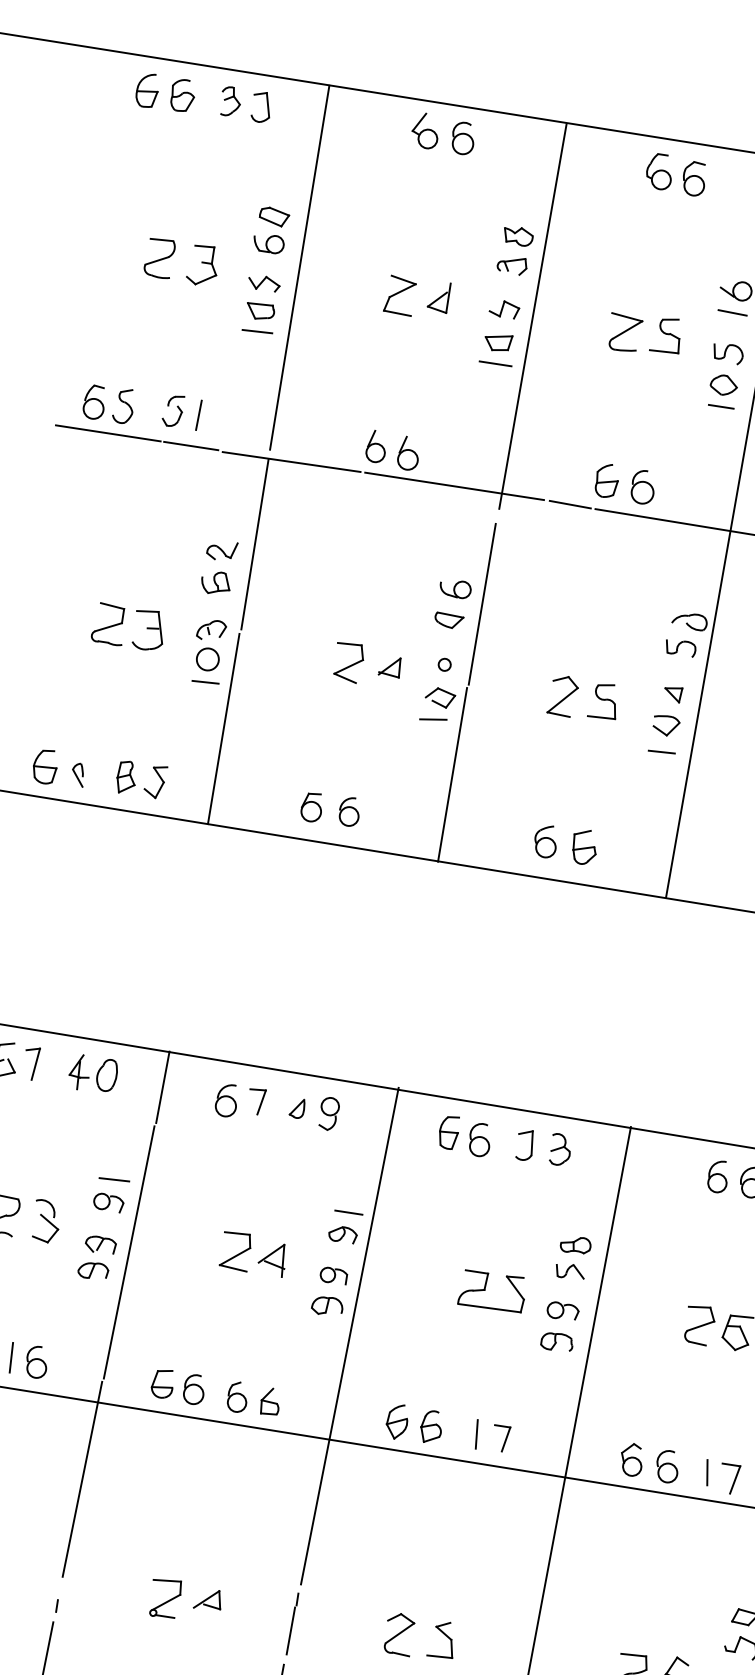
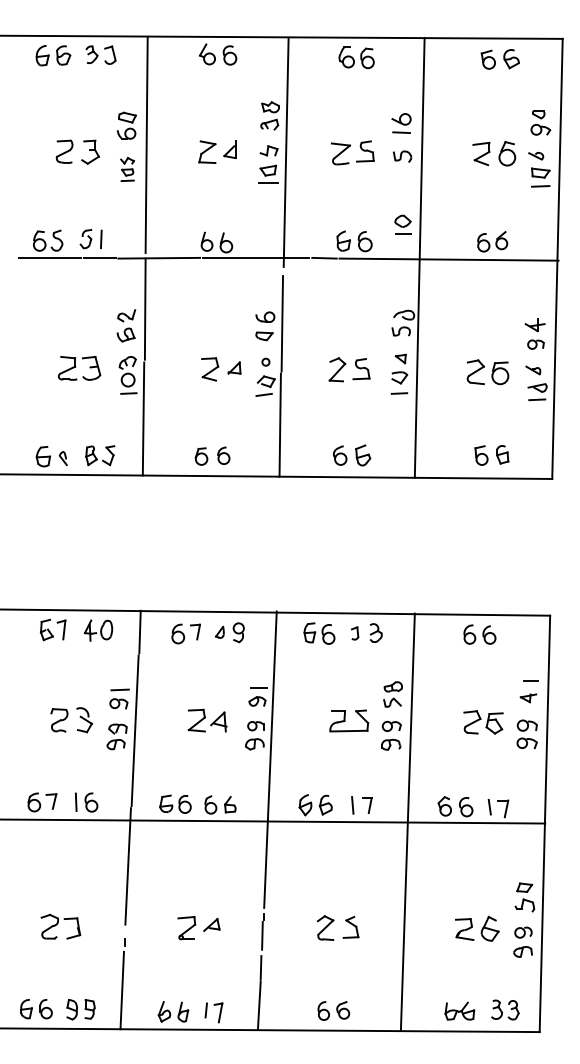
part: (261, 304) -> (127, 169), size x0.7
part: (722, 390) -> (402, 224), moved
part: (524, 1145) -> (354, 633), size x0.7

